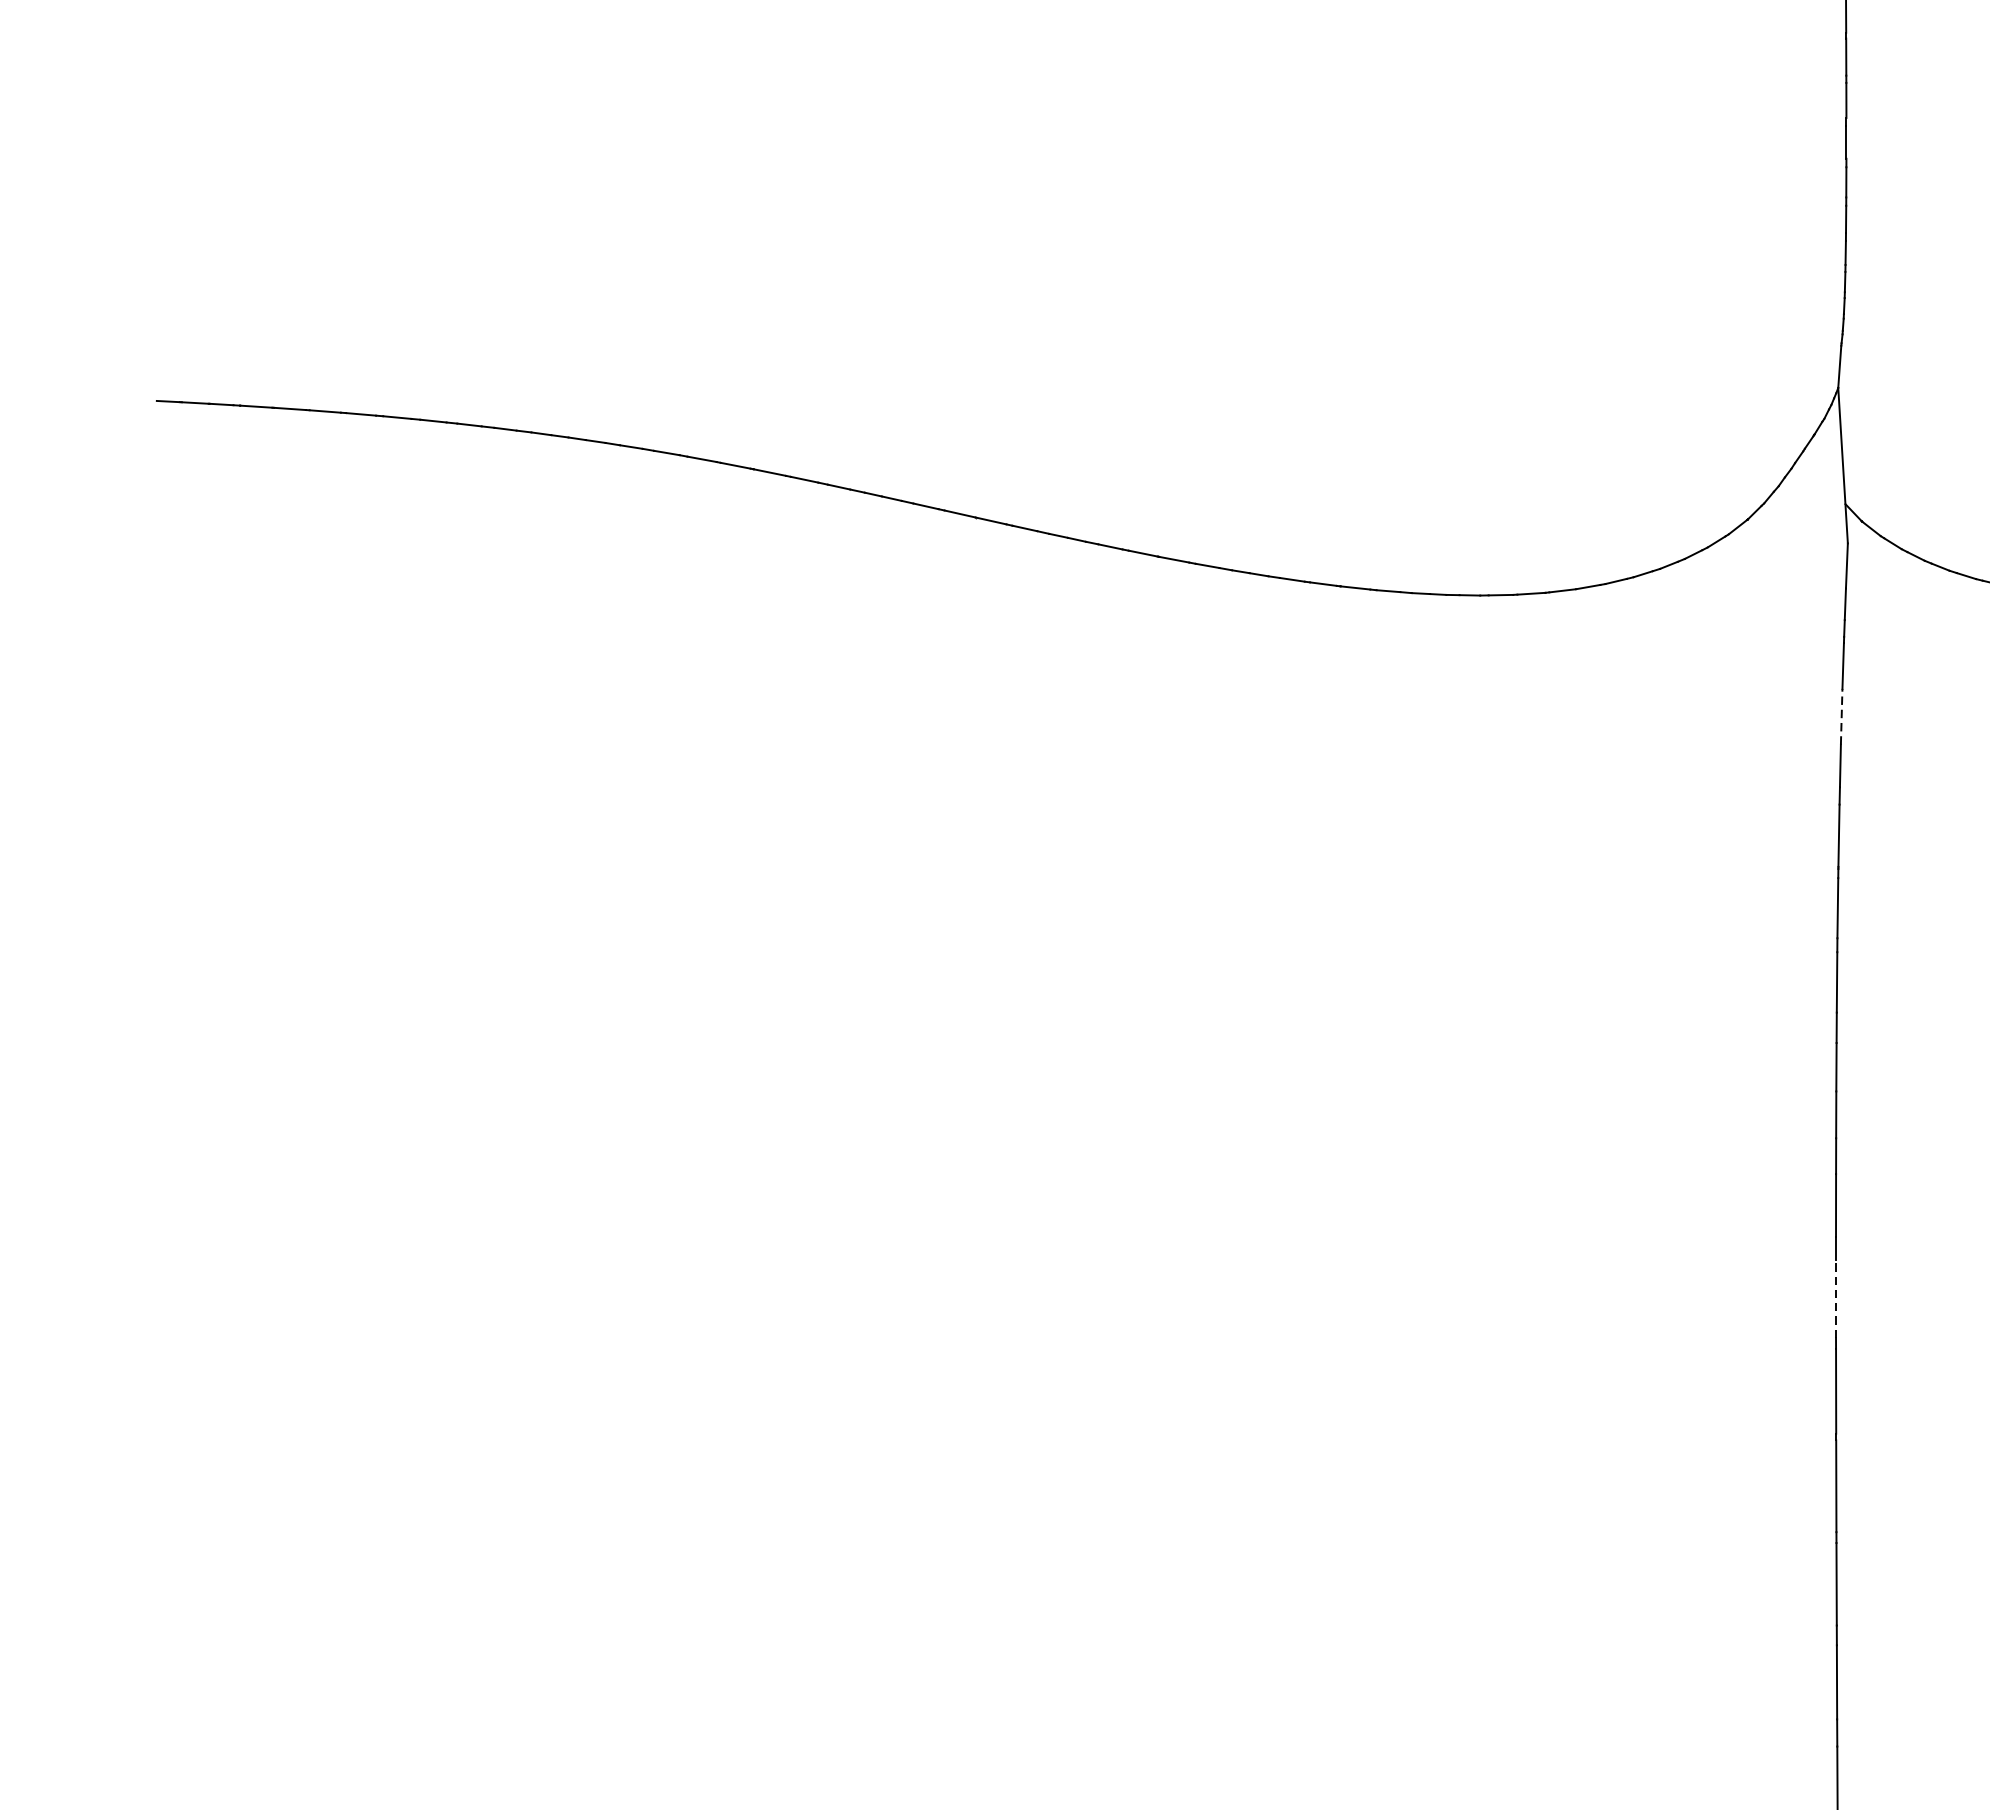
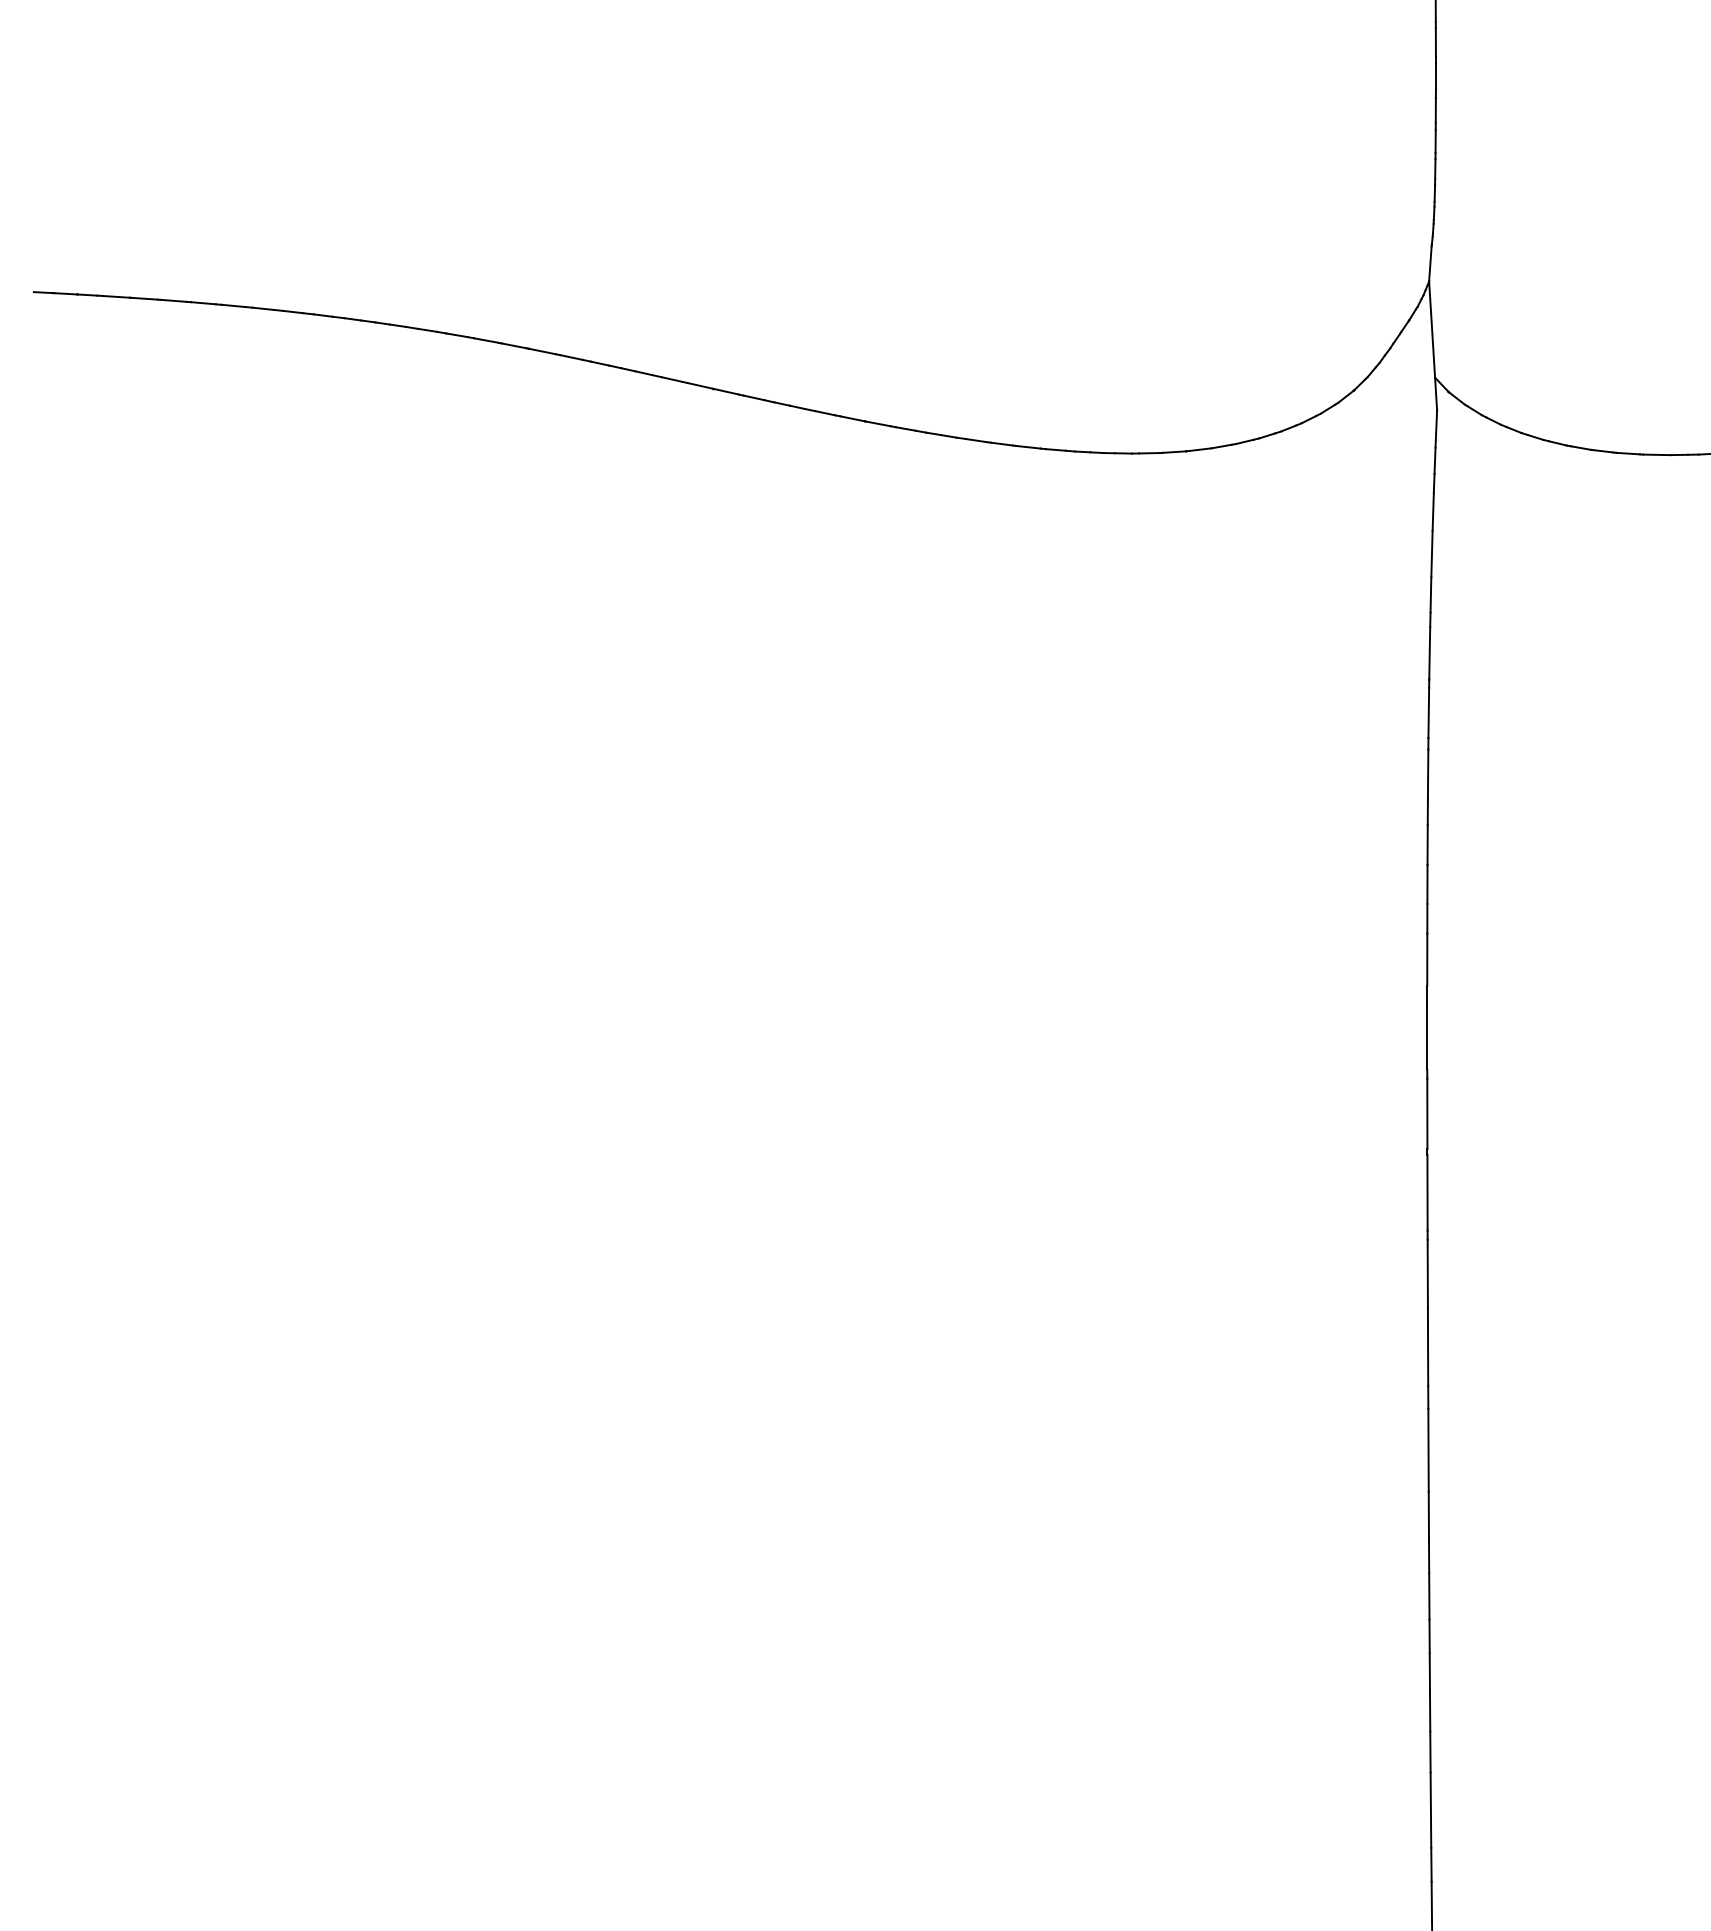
line: (1841, 715) -> (1431, 553), dashed -> solid
line: (1836, 1298) -> (1427, 1036), dashed -> solid

